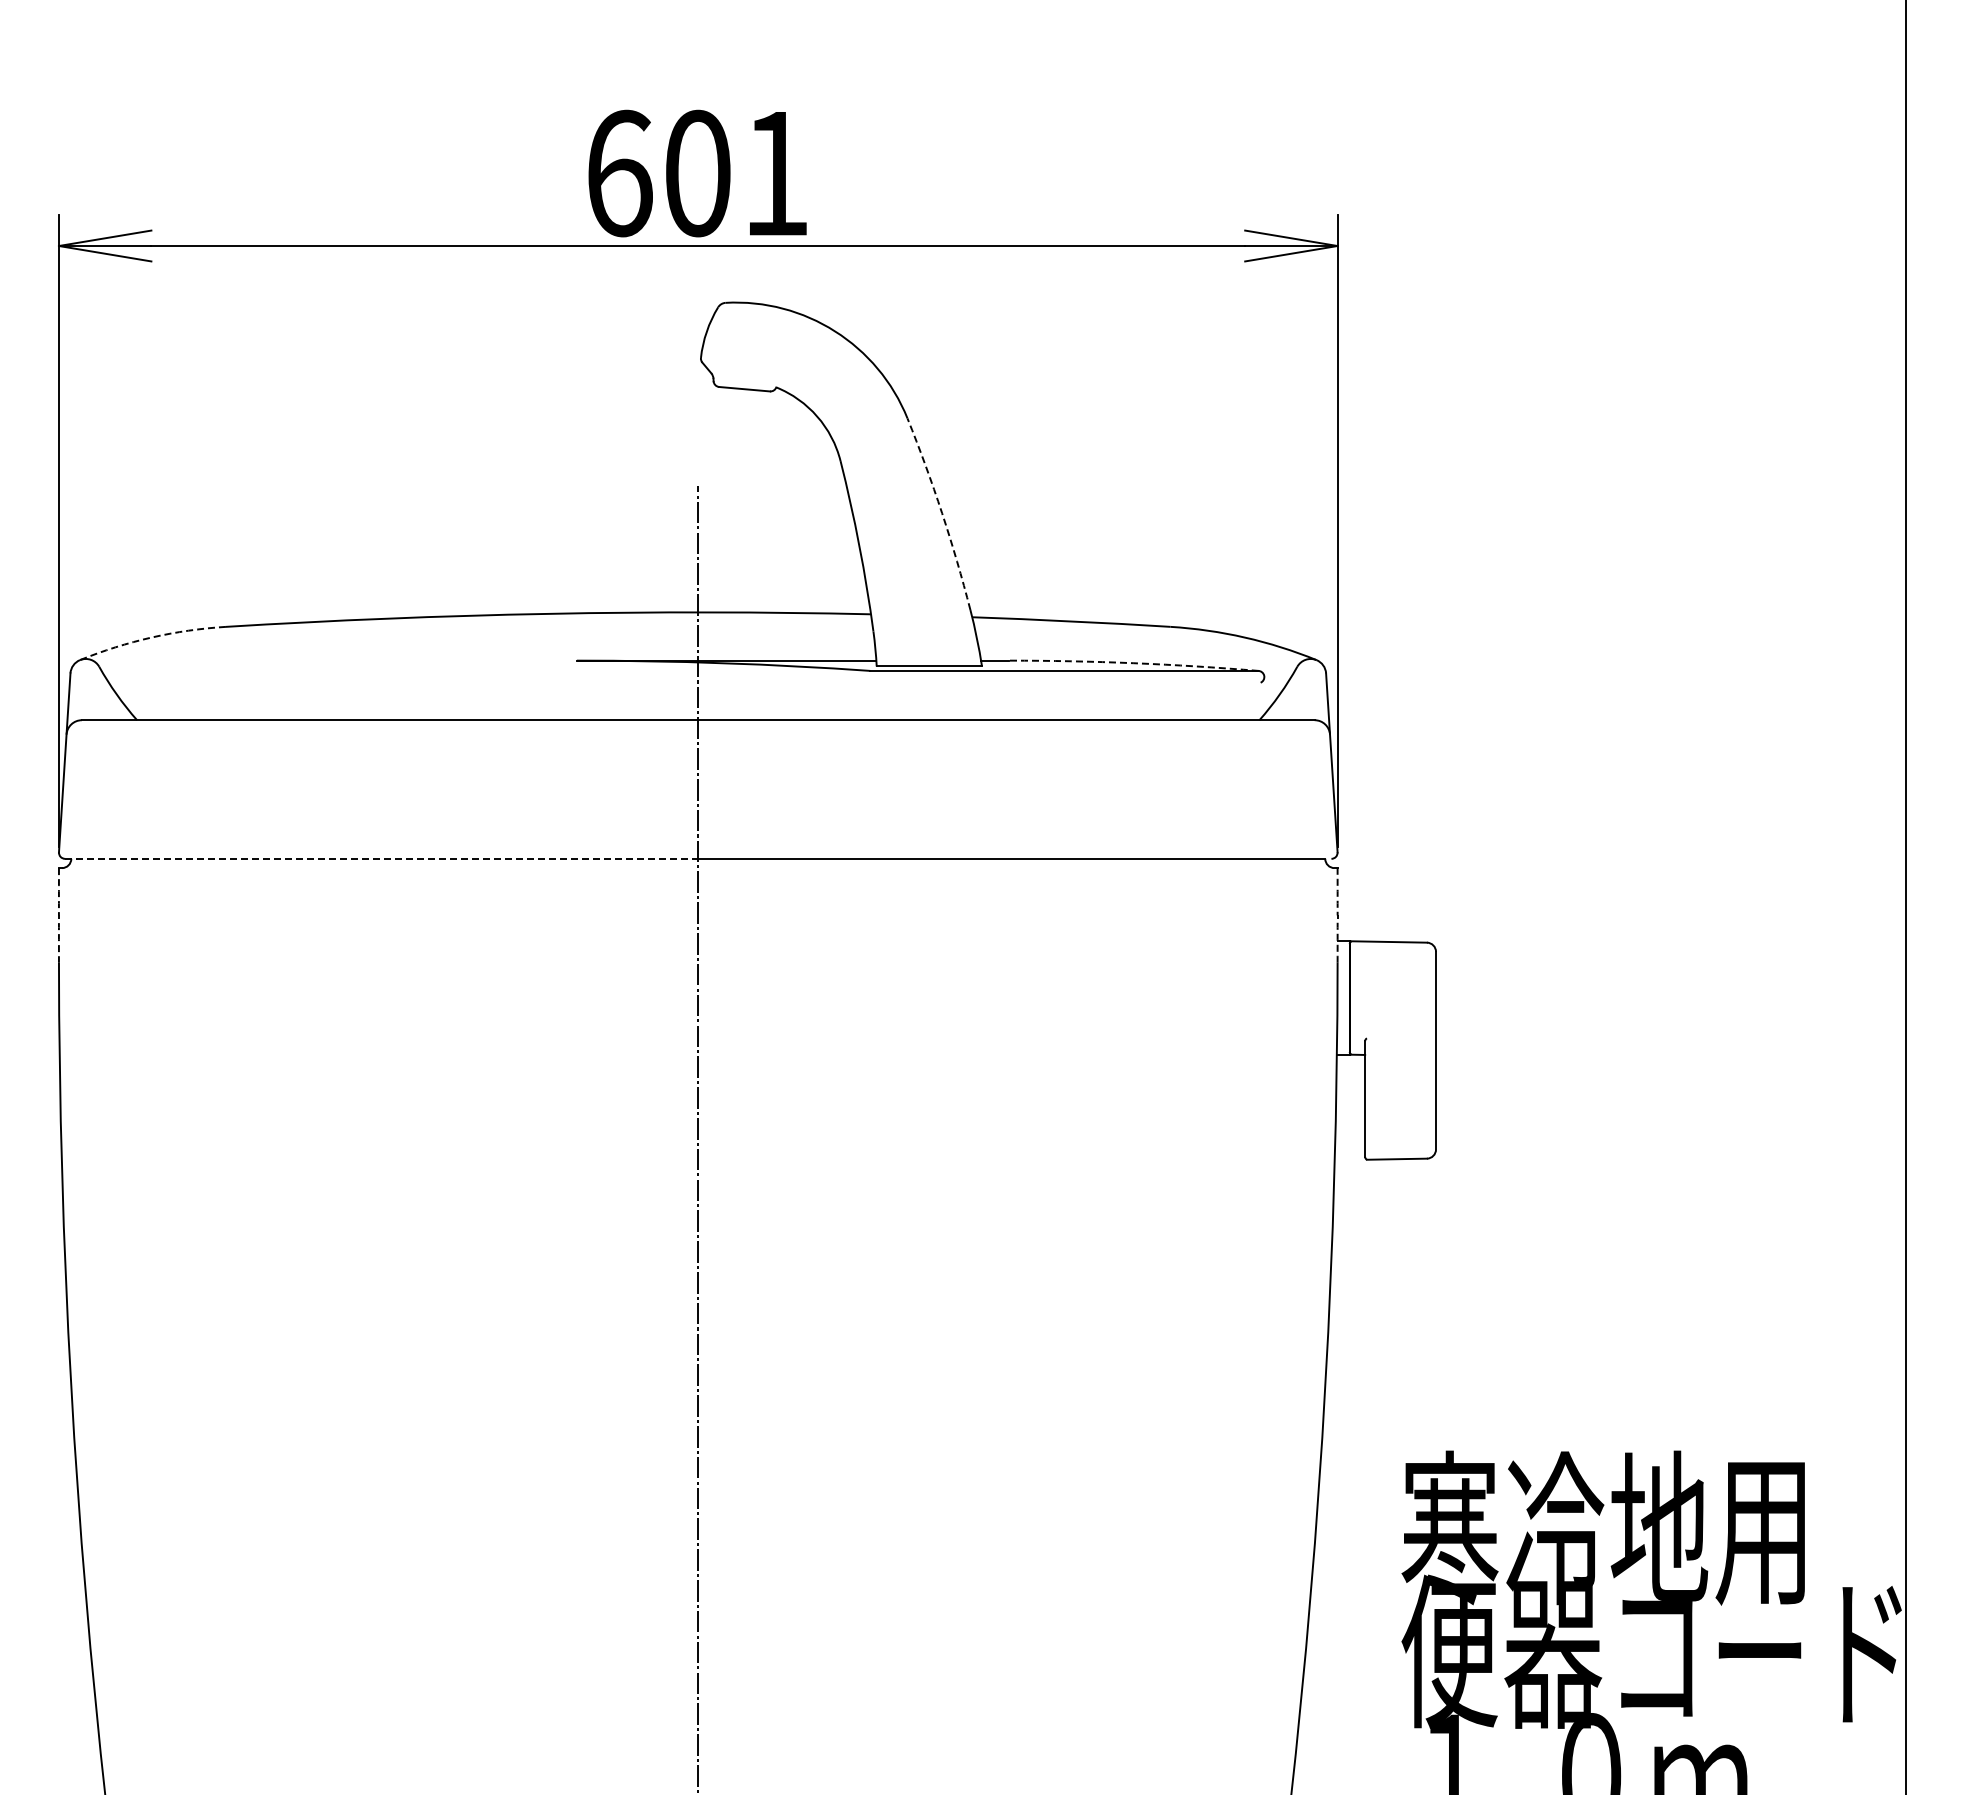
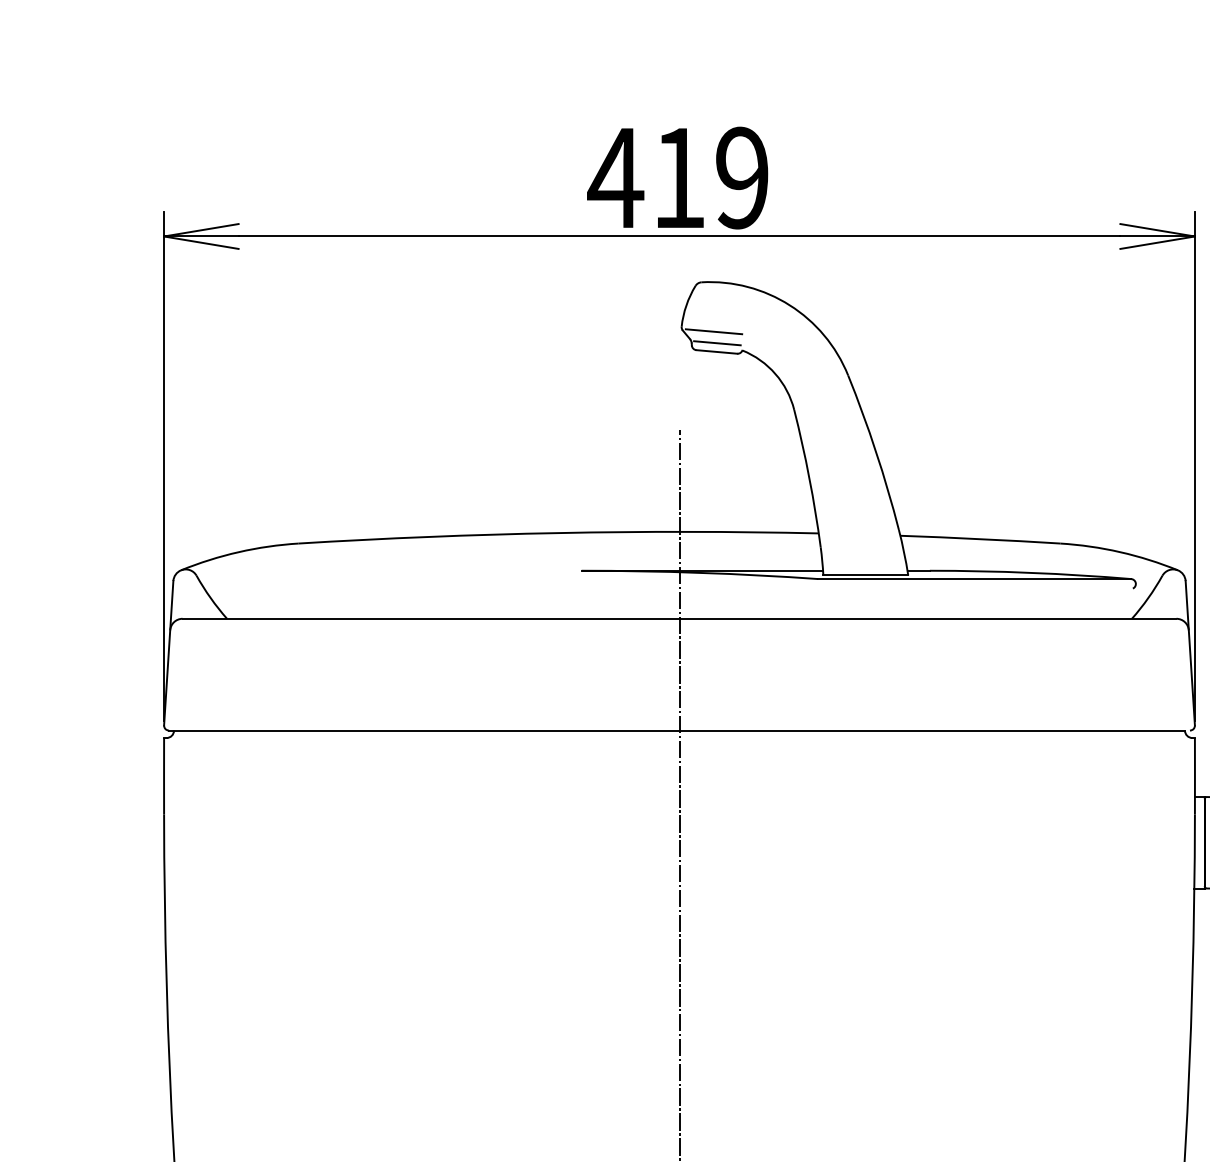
text: (695, 173) -> (677, 178), 601 -> 419
line: (741, 364) -> (714, 332), added
line: (745, 377) -> (717, 342), added
arc: (942, 513) -> (876, 452), dashed -> solid
arc: (151, 637) -> (238, 552), dashed -> solid
arc: (1133, 663) -> (1030, 573), dashed -> solid
line: (381, 858) -> (424, 730), dashed -> solid
arc: (58, 915) -> (163, 776), dashed -> solid
arc: (1337, 915) -> (1194, 776), dashed -> solid

